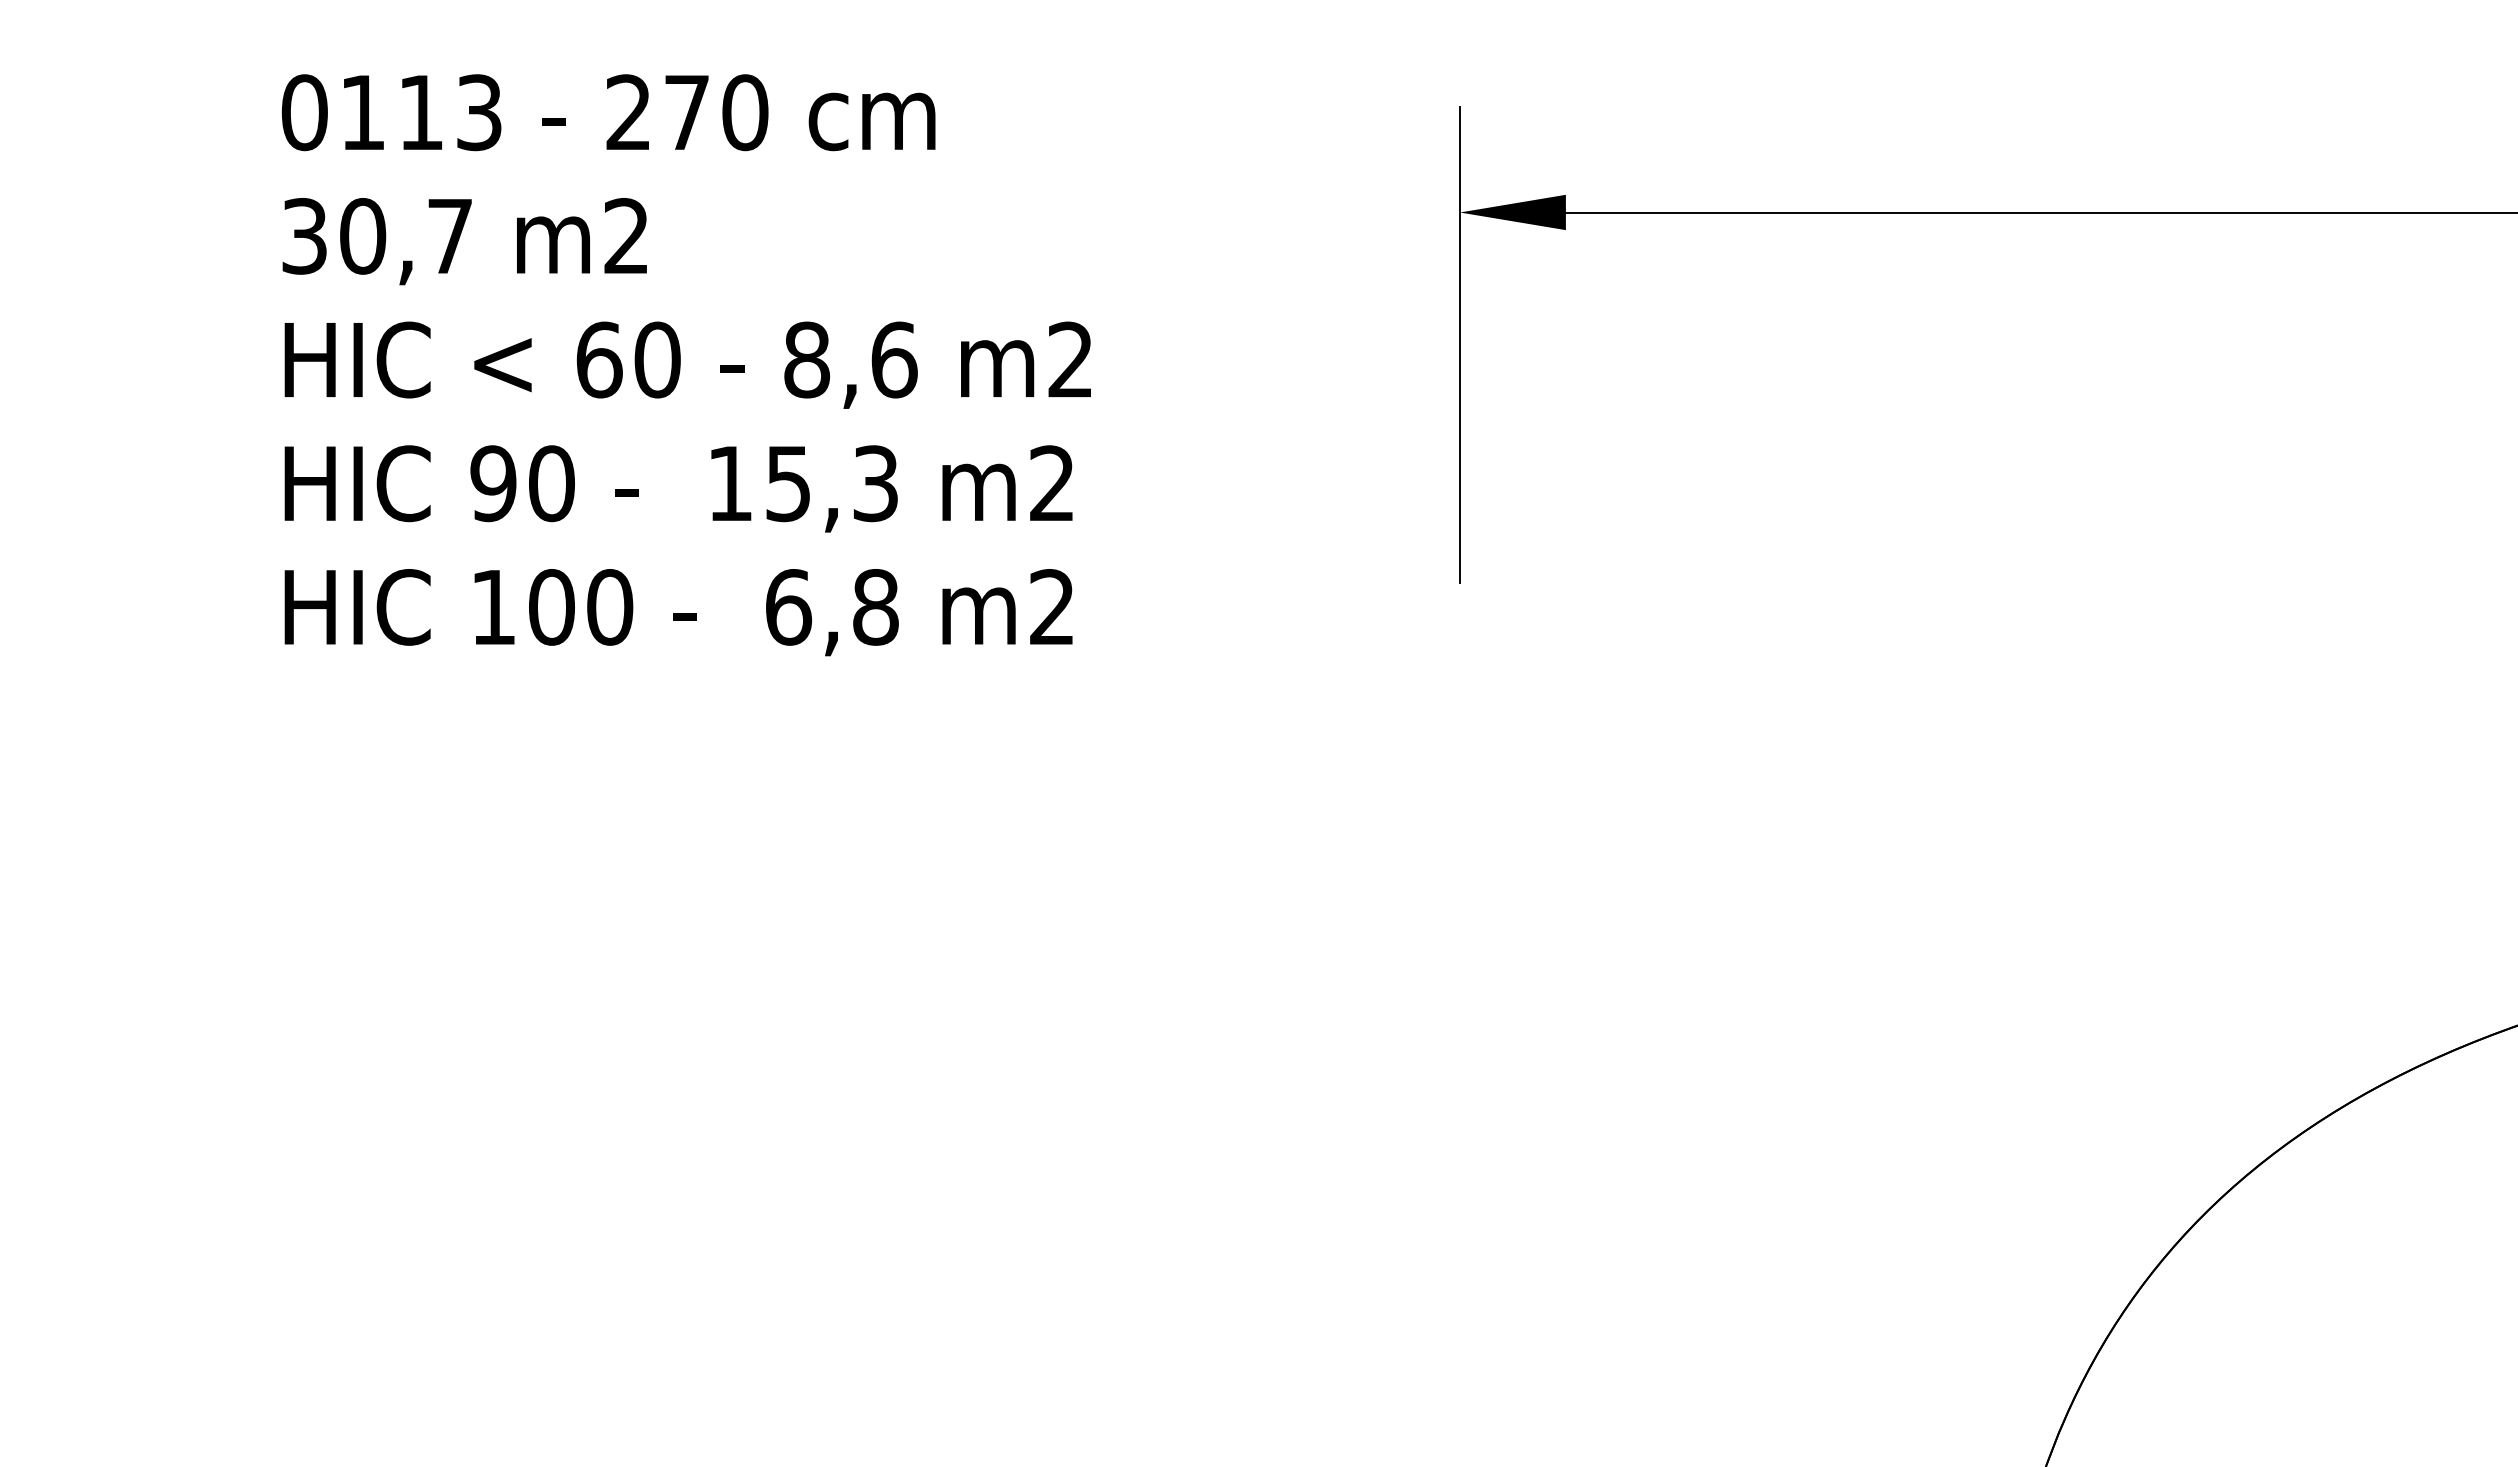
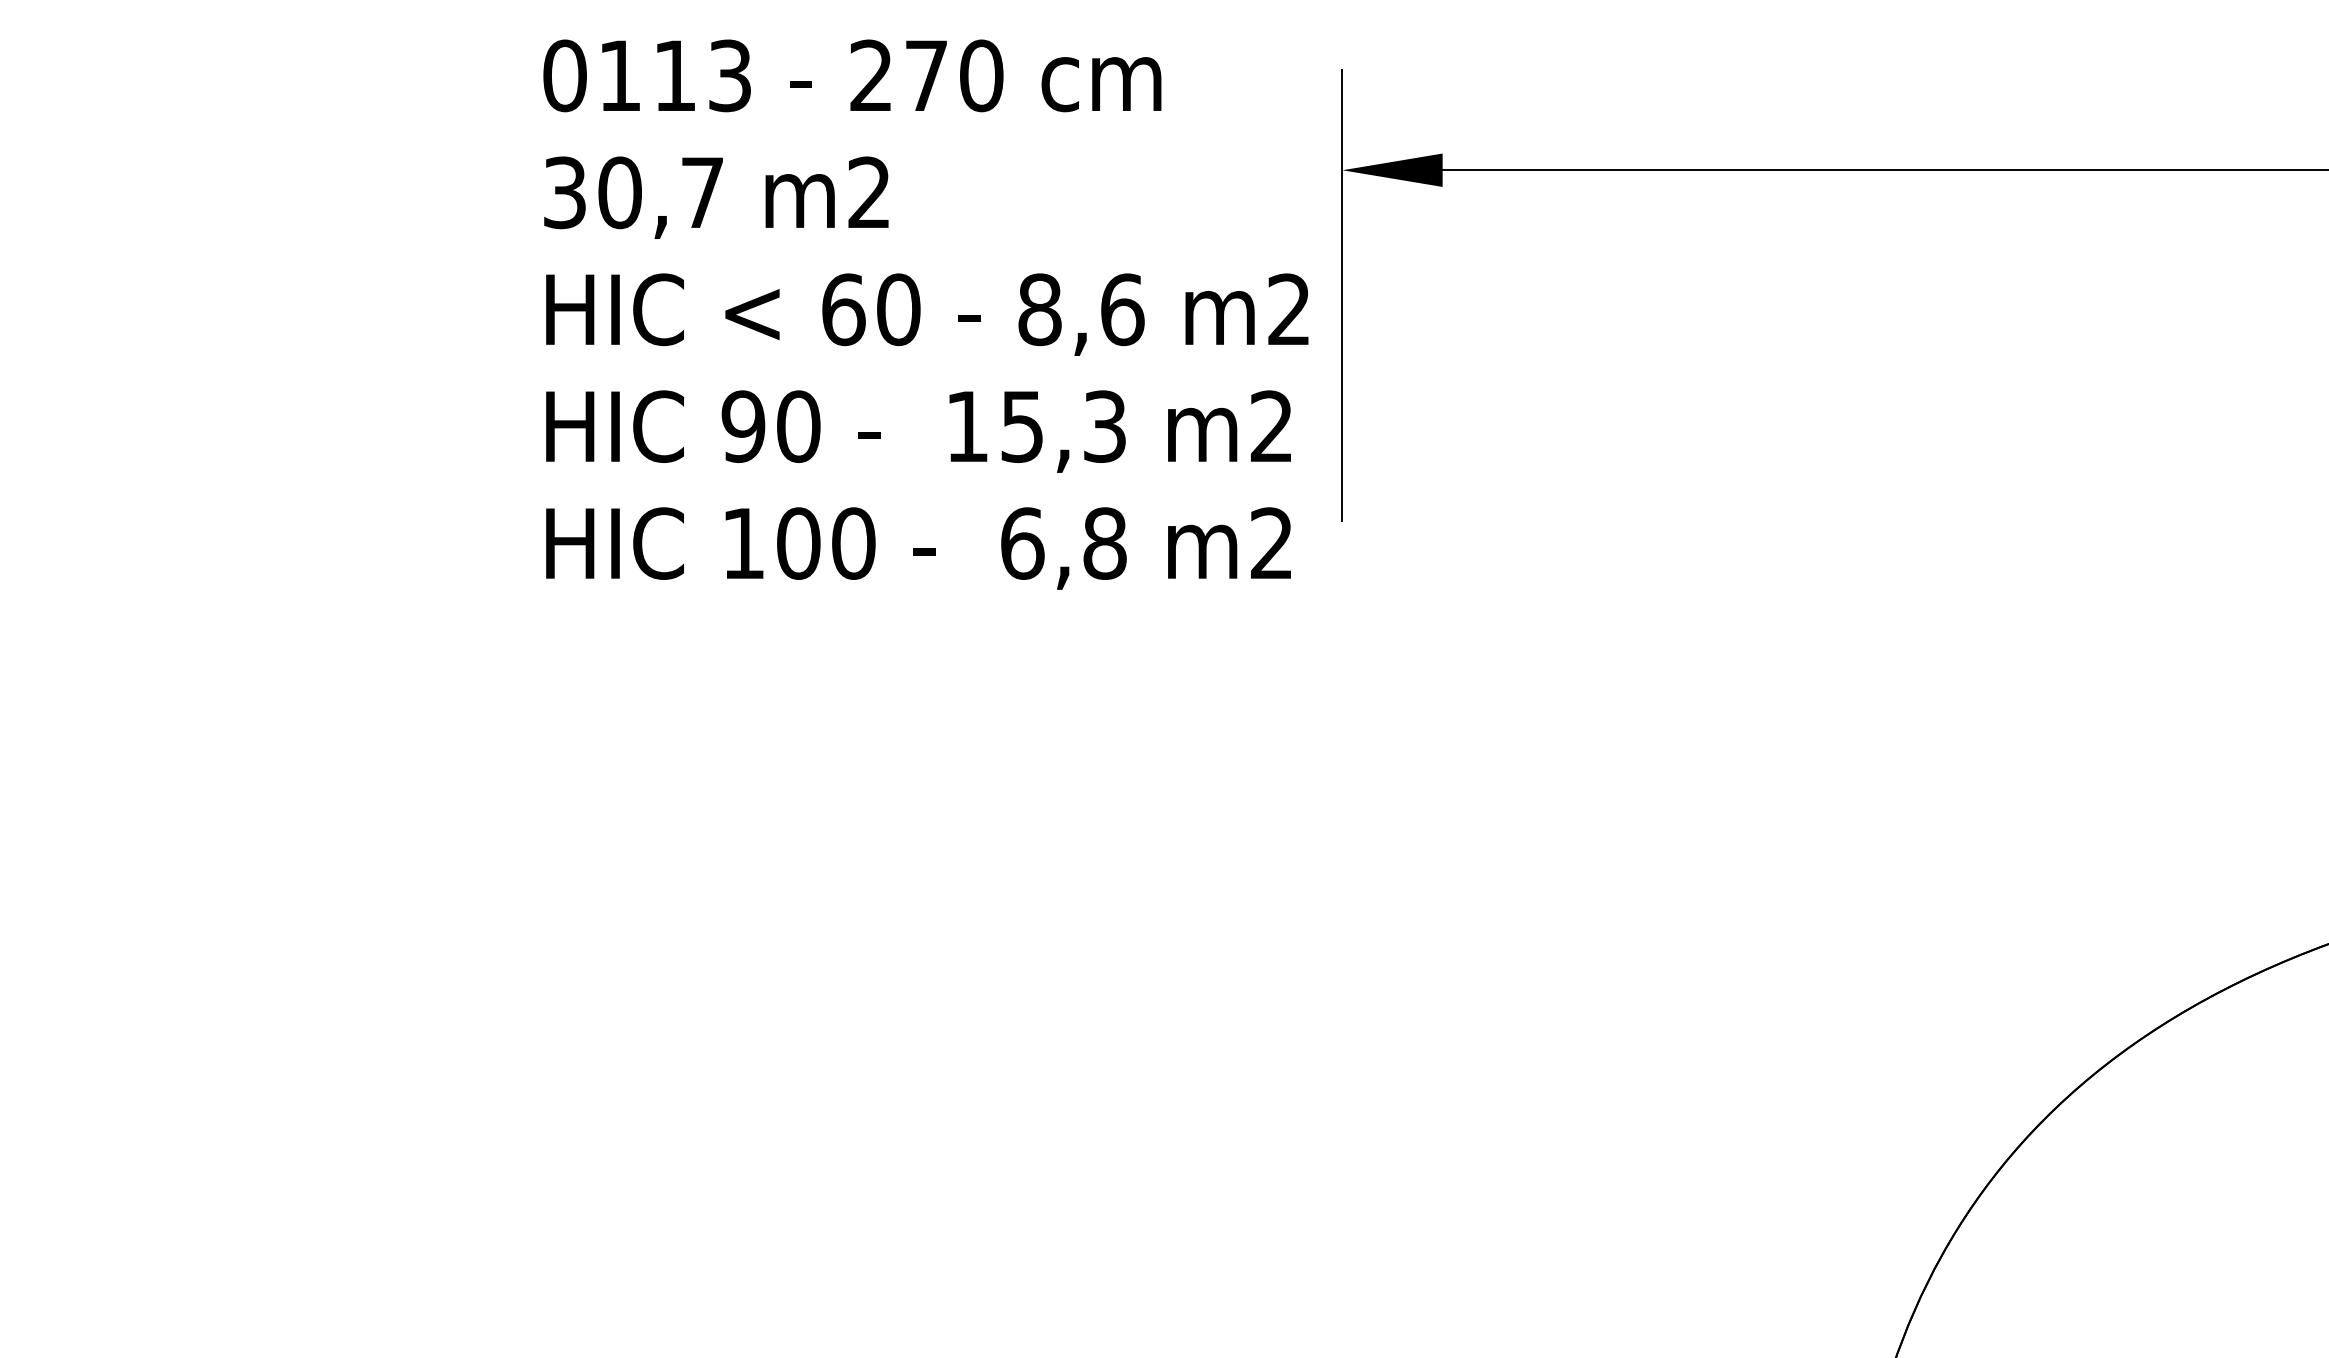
text: (685, 365) -> (925, 314), moved

